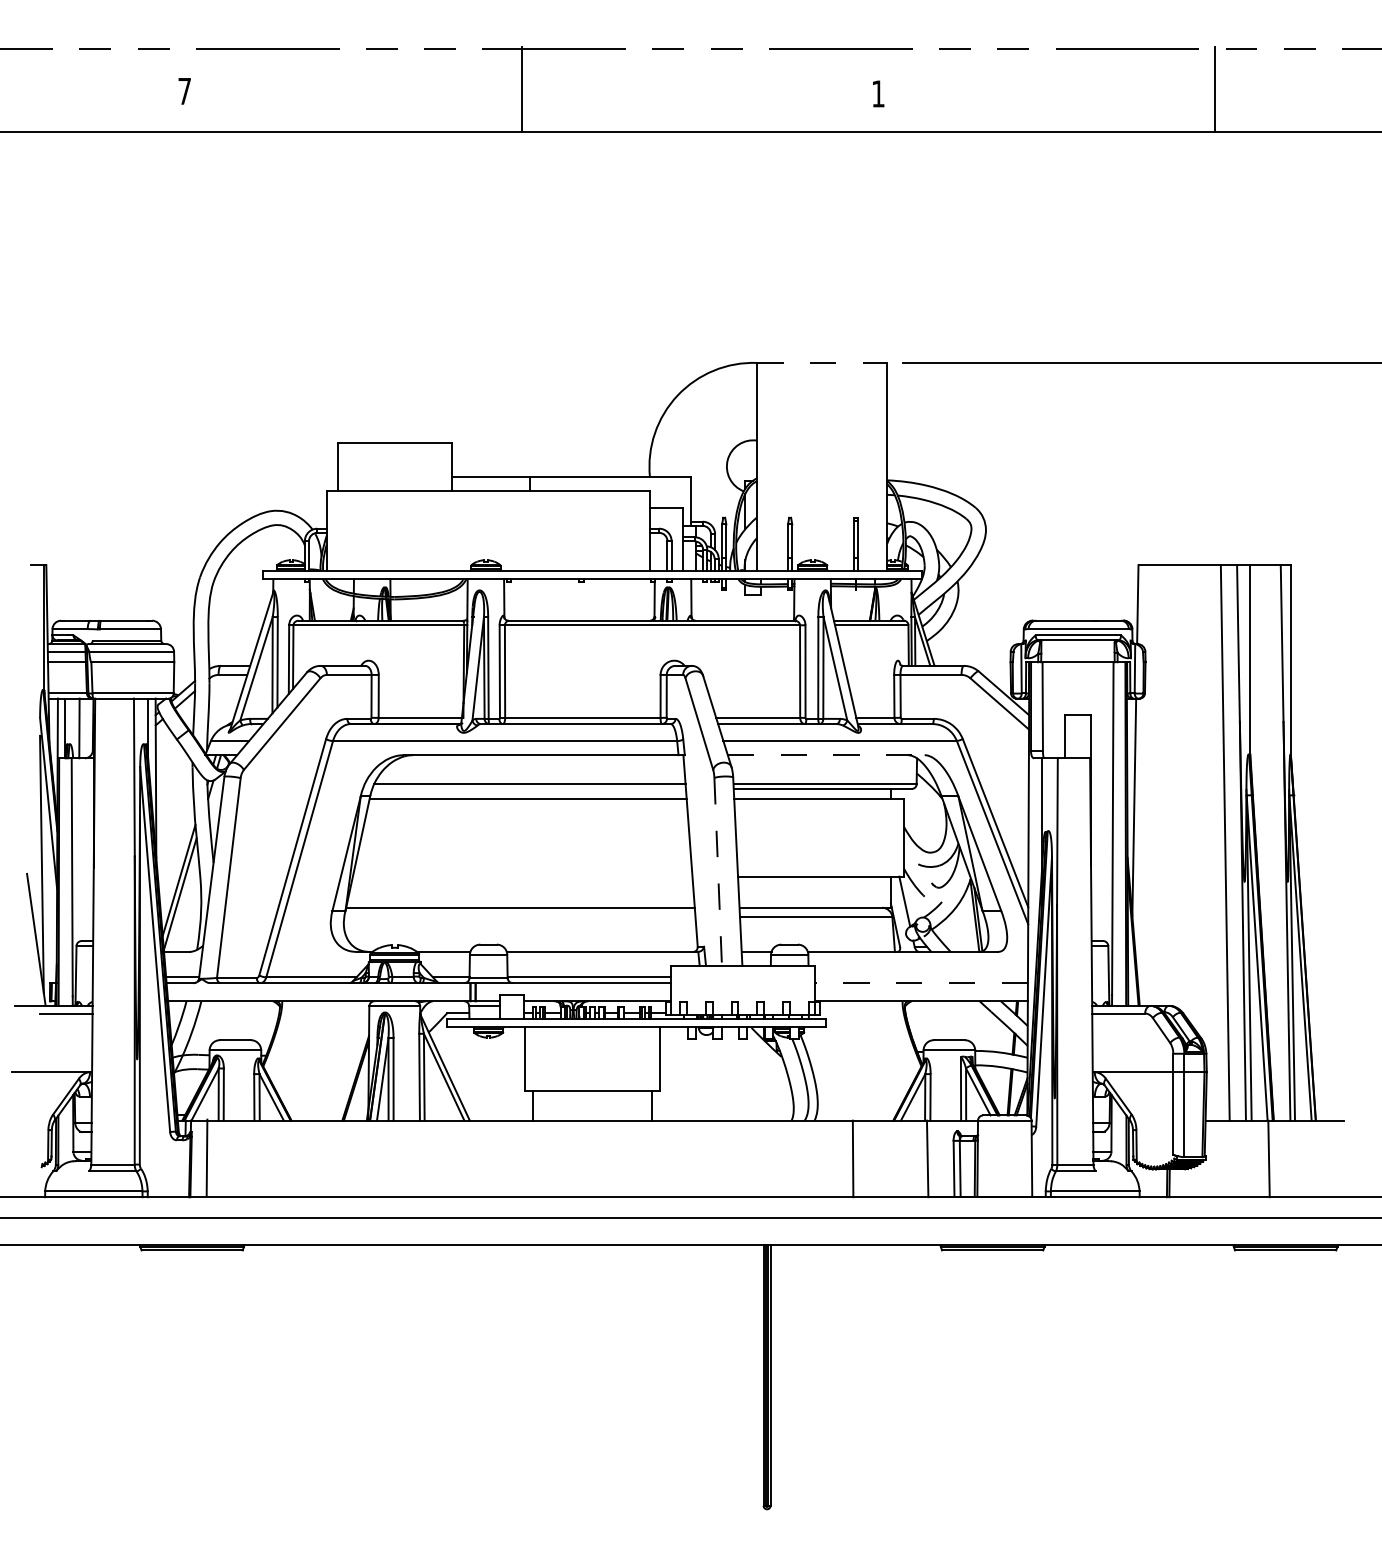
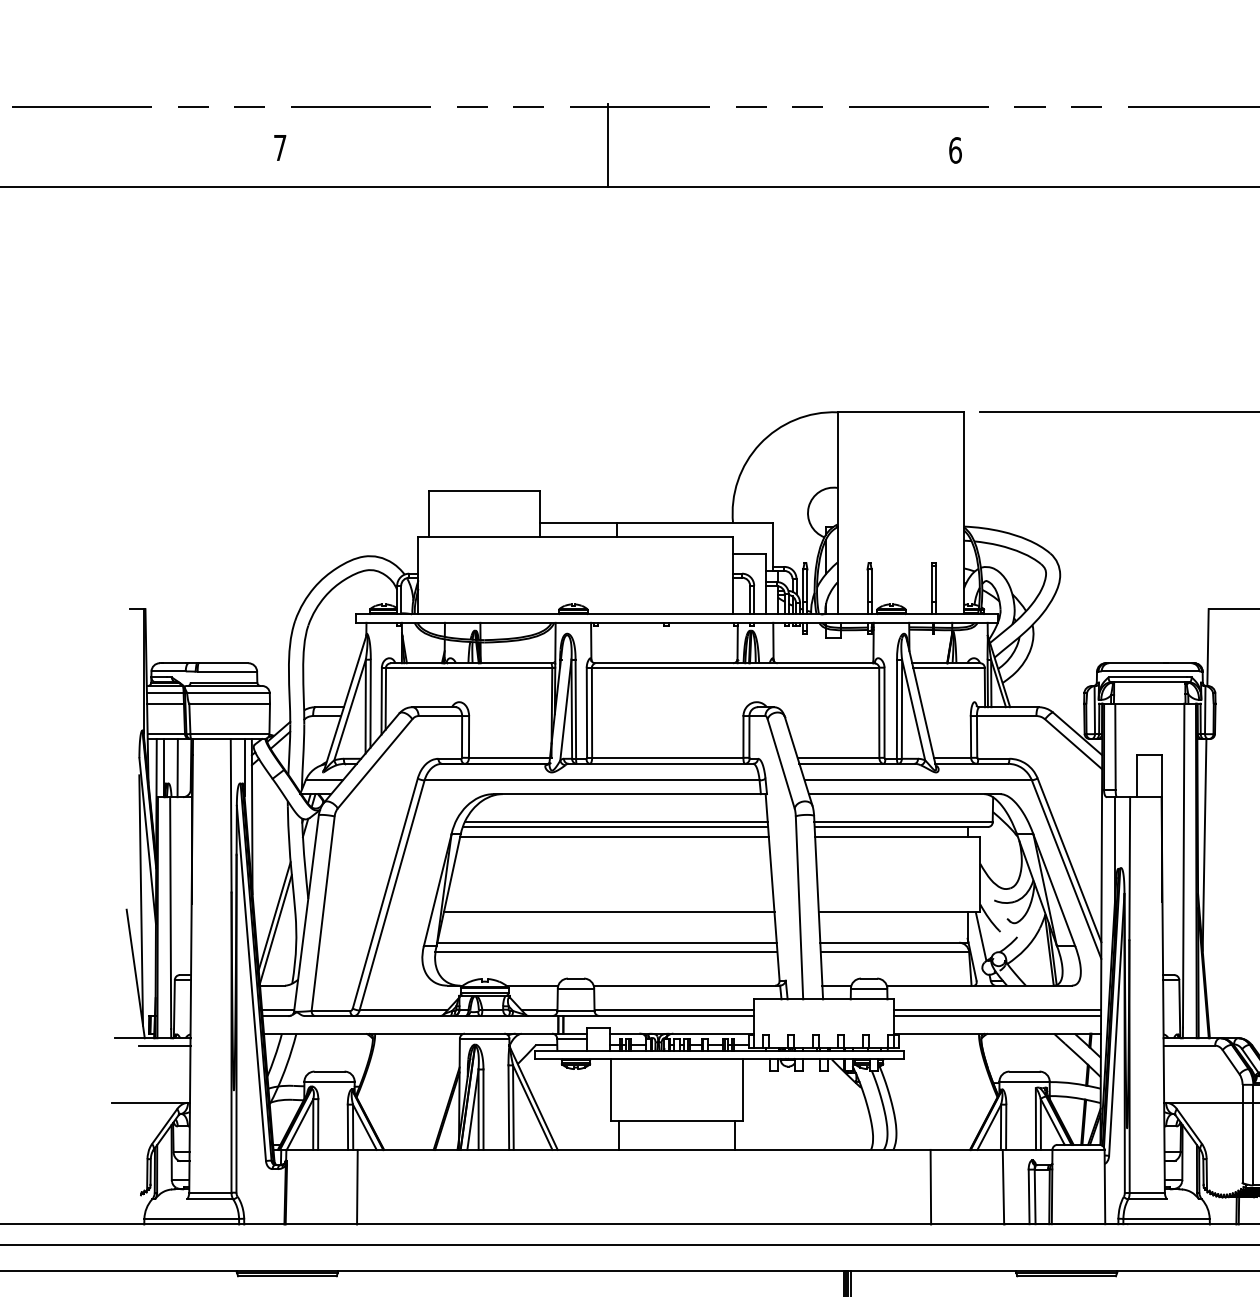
text: (878, 93) -> (955, 150), 1 -> 6
line: (822, 362) -> (901, 411), dashed -> solid
line: (826, 755) -> (904, 794), dashed -> solid
line: (528, 788) -> (614, 826), added
line: (718, 872) -> (799, 908), dashed -> solid
line: (522, 876) -> (609, 912), added
line: (519, 917) -> (606, 952), added
line: (921, 977) -> (997, 1010), added
line: (921, 983) -> (997, 1016), dashed -> solid
line: (206, 1157) -> (356, 1186), moved

